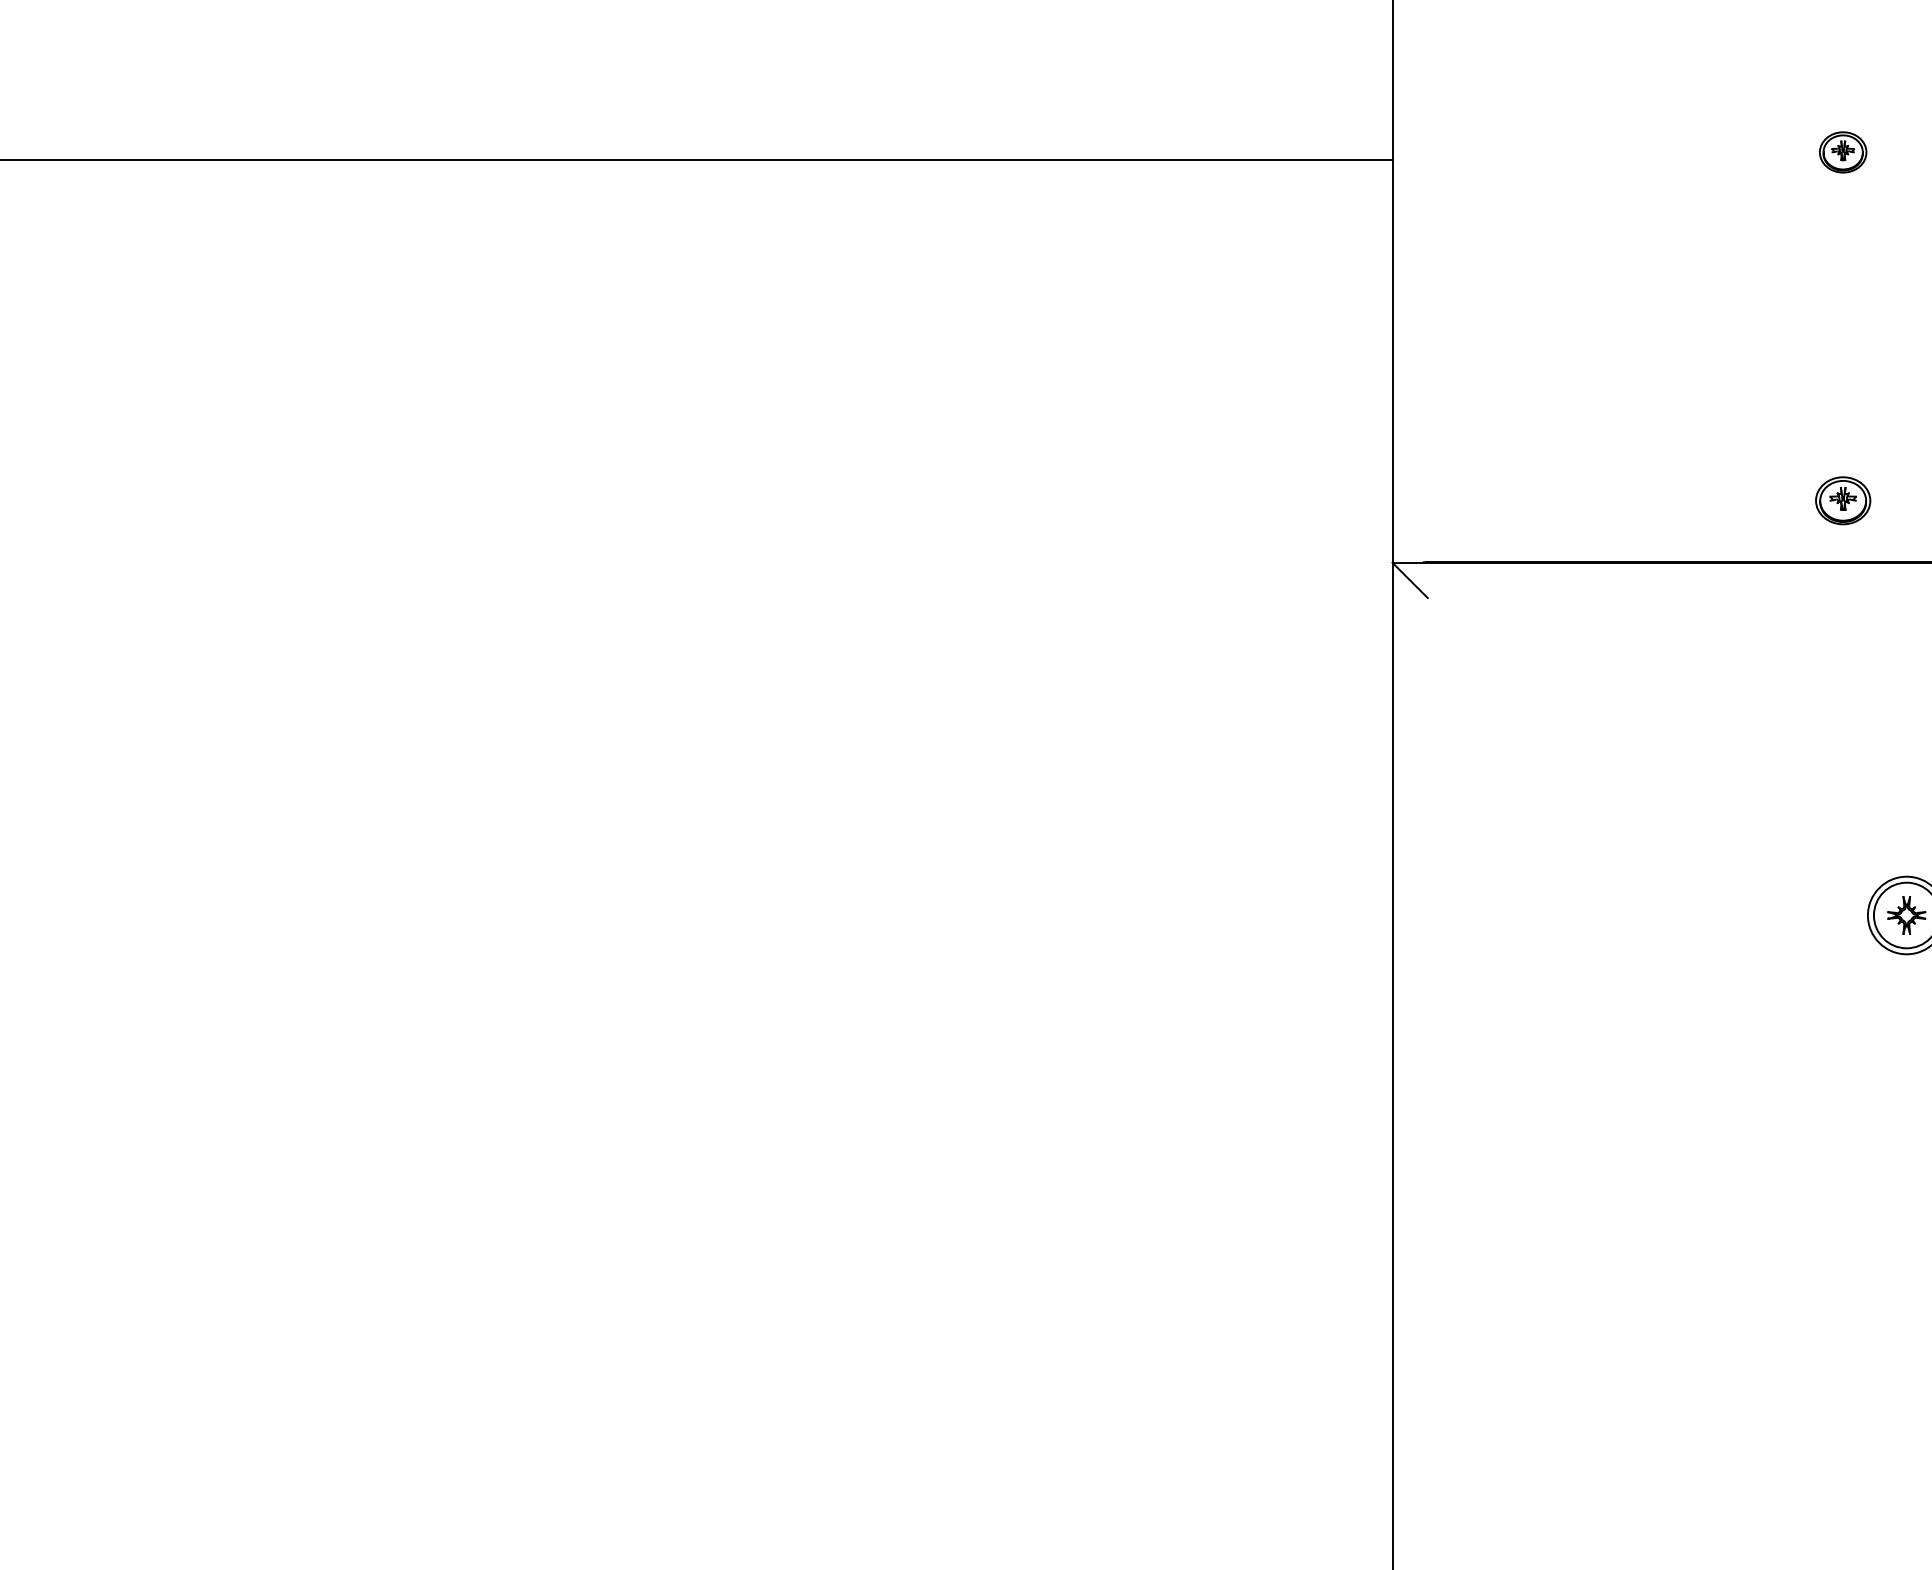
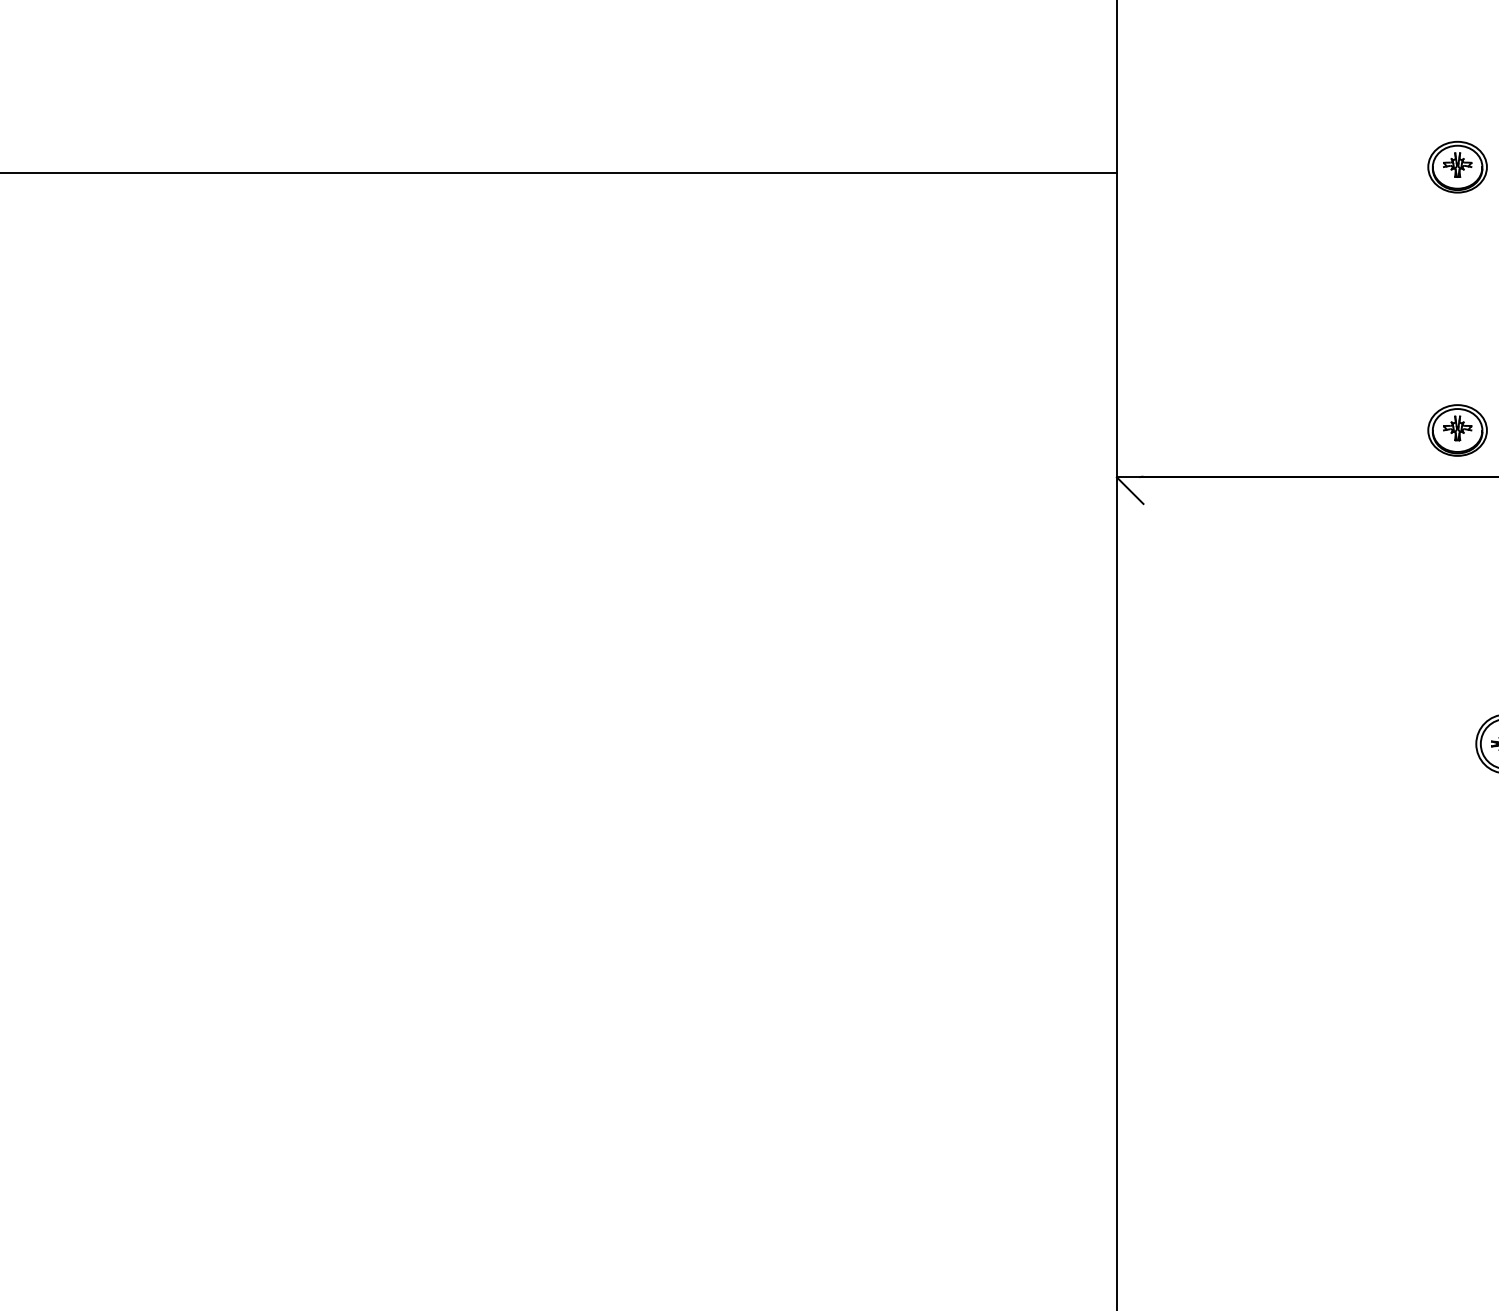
part: (1843, 151) -> (1457, 166), size x1.67
part: (1843, 500) -> (1457, 430), size x1.43

